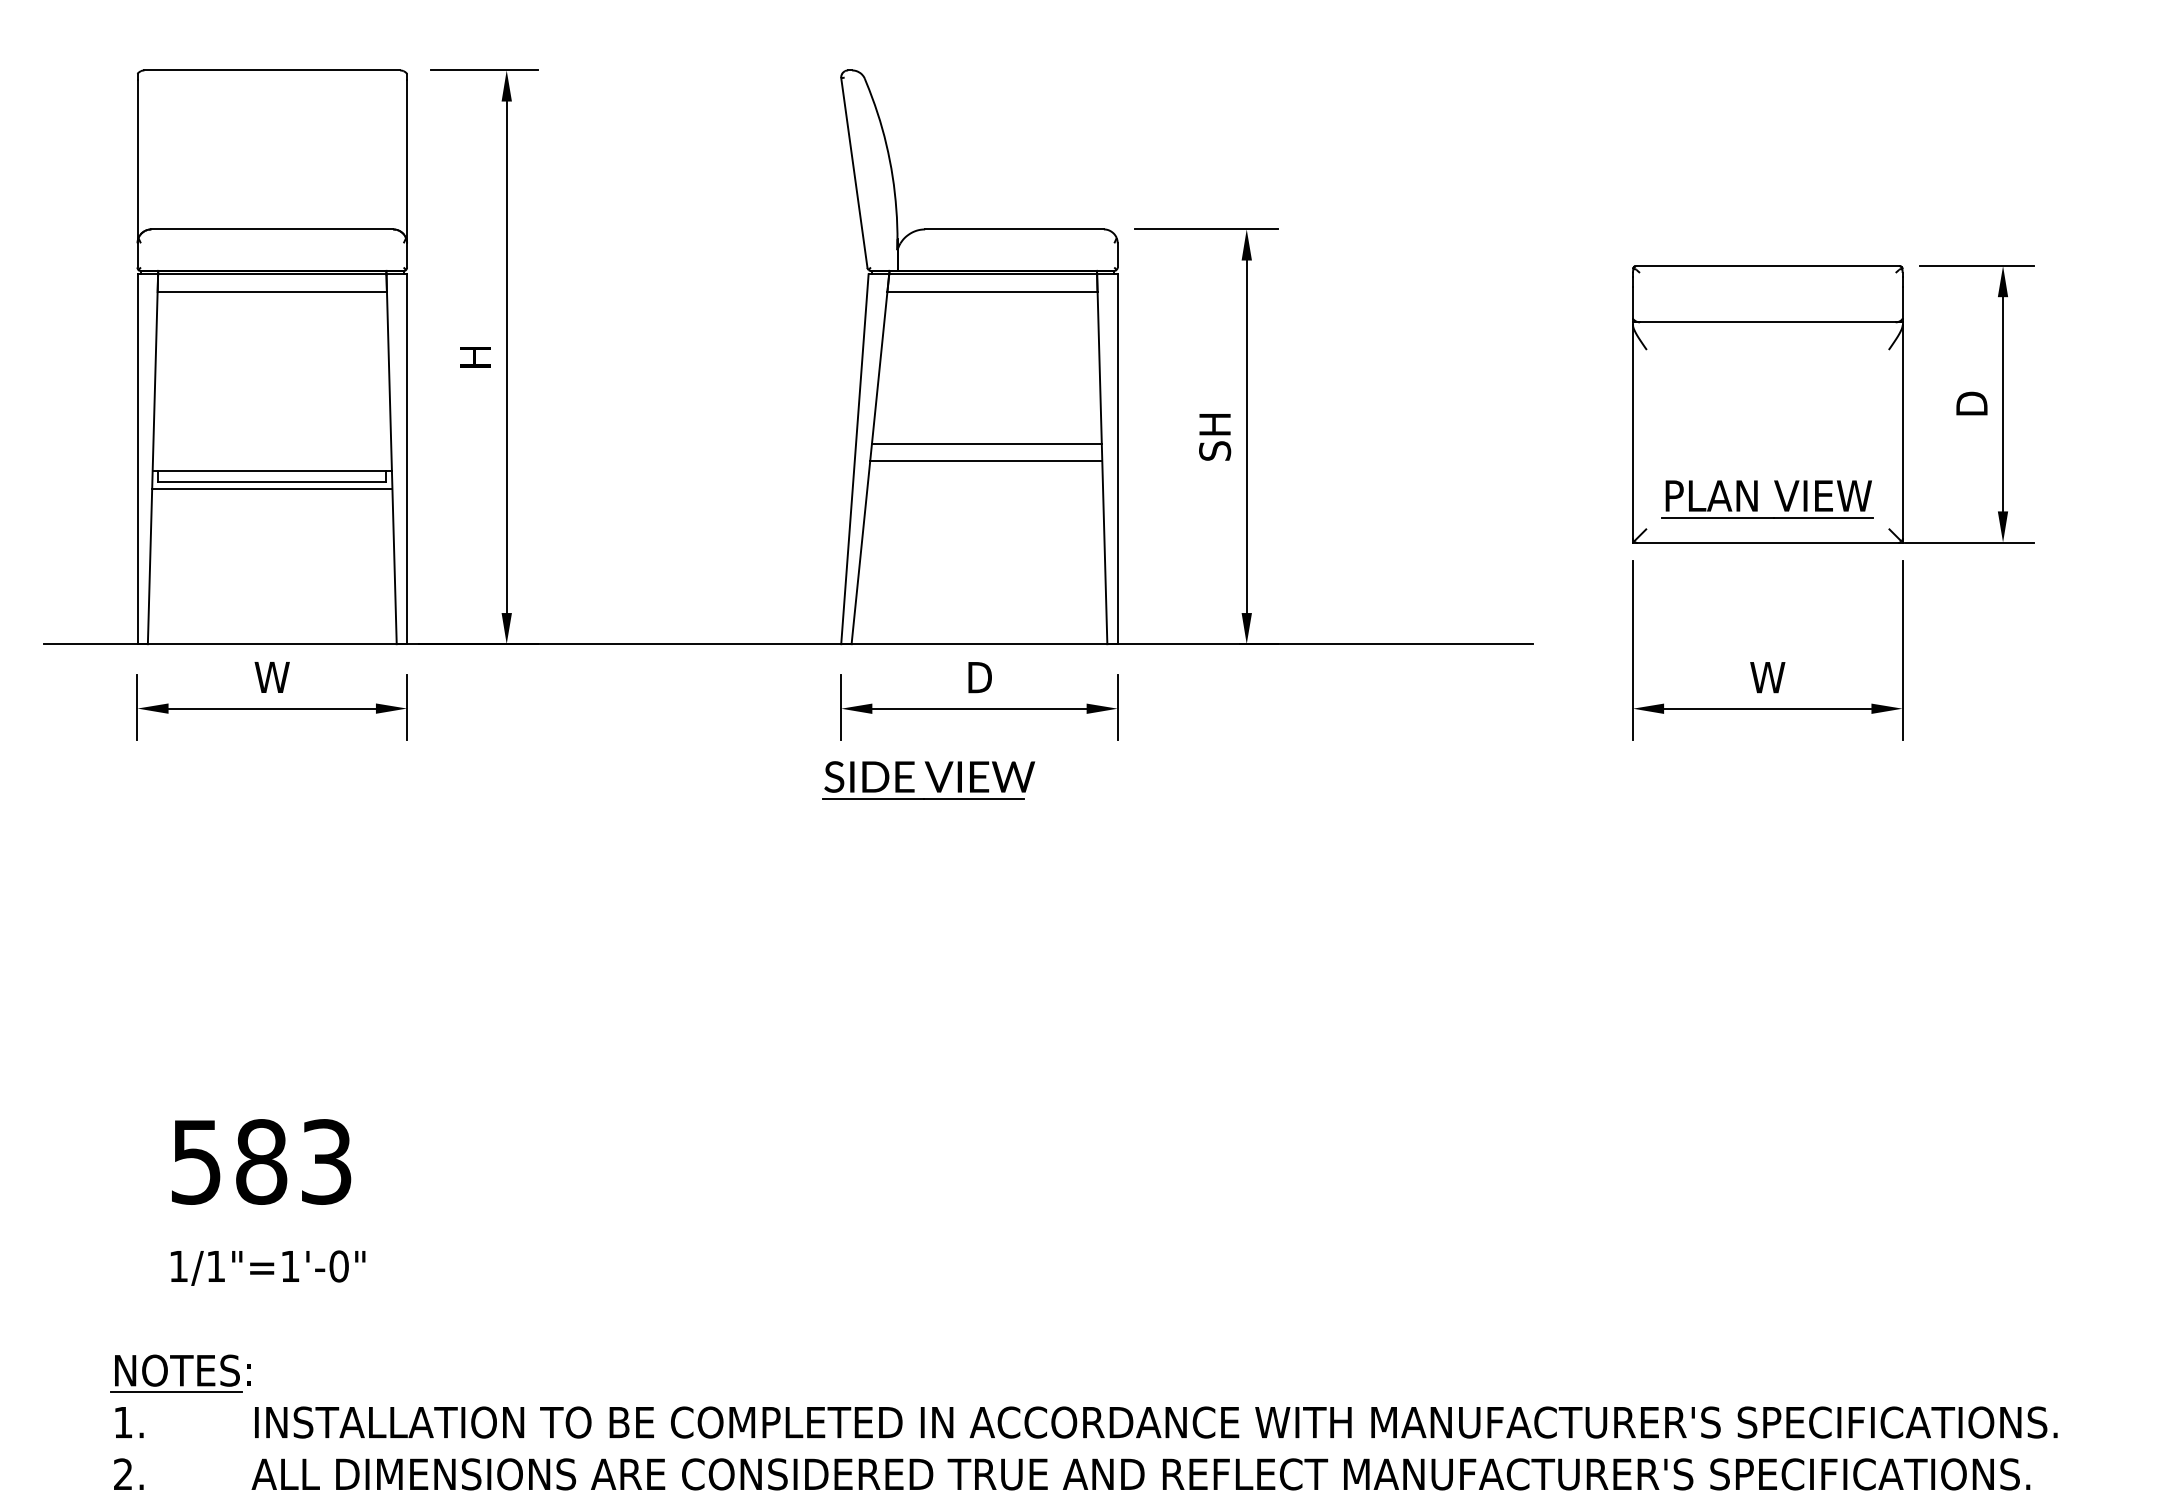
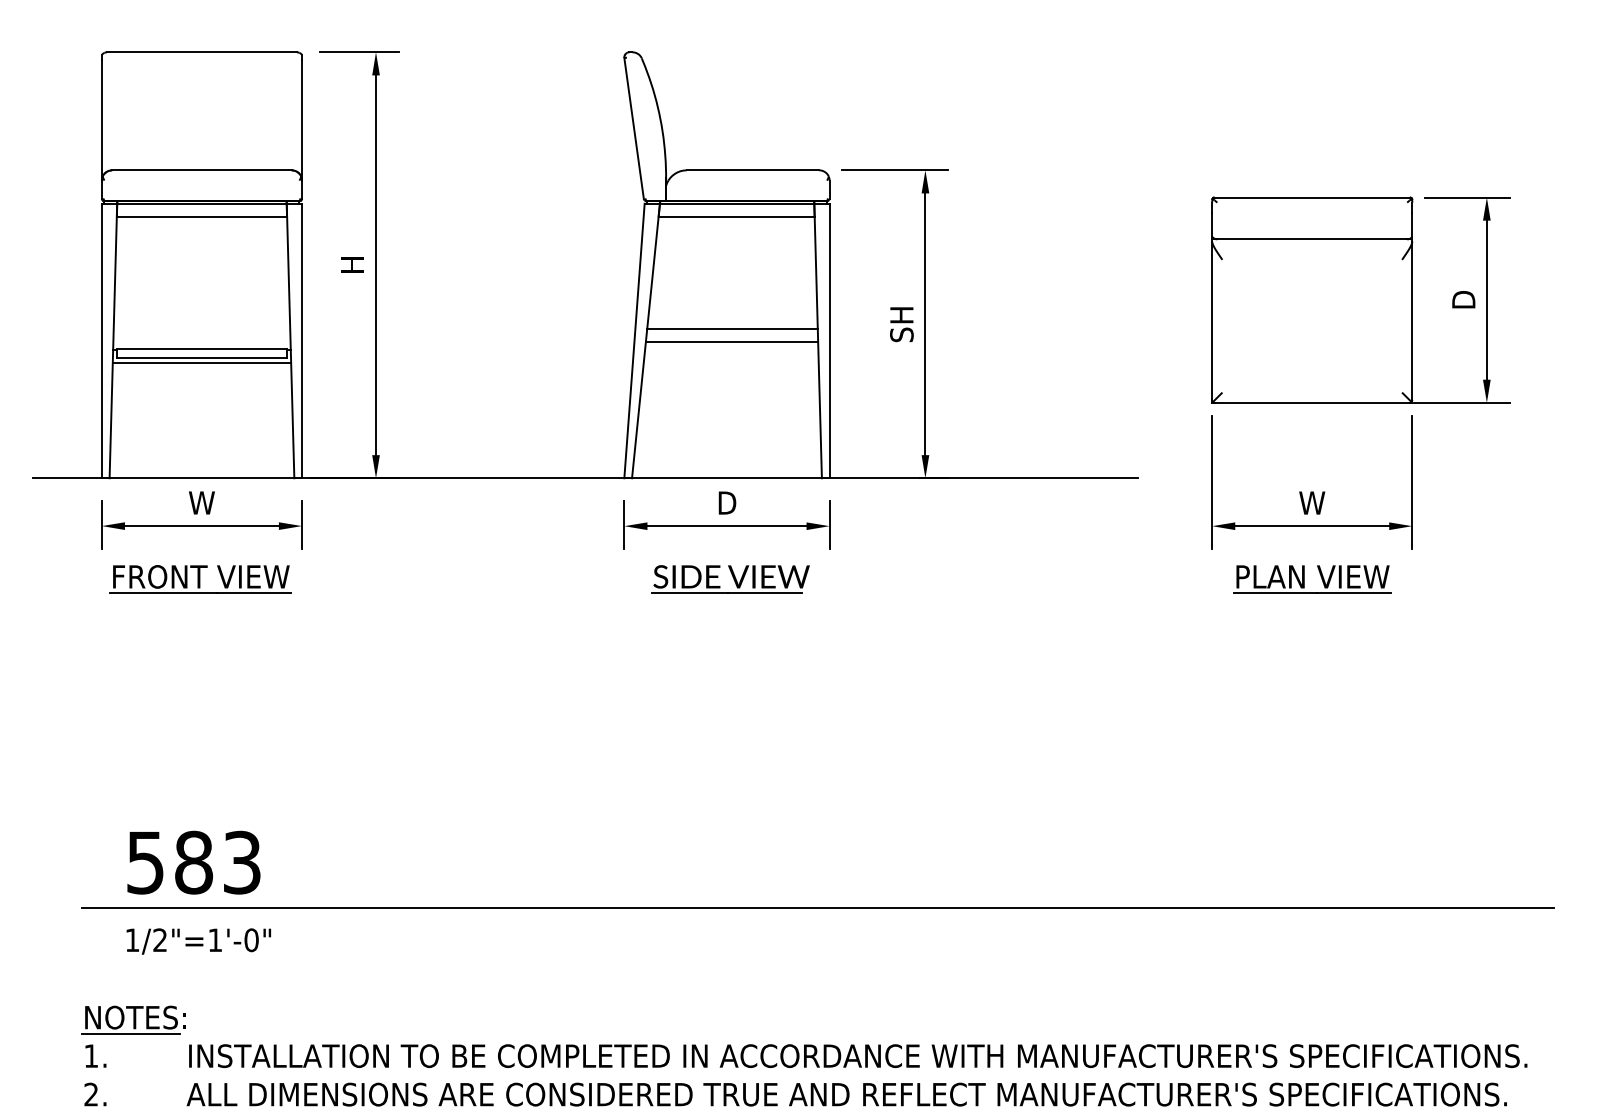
part: (1757, 499) -> (1304, 579), moved
part: (270, 780) -> (200, 579), added
part: (928, 780) -> (730, 579), moved
line: (1102, 1222) -> (818, 907), added
text: (215, 1265) -> (159, 939), 1/1"=1'-0" -> 1/2"=1'-0"

